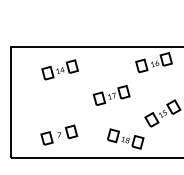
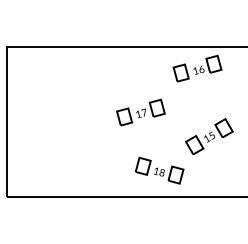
part: (59, 70) -> (71, 78), removed
part: (59, 135) -> (70, 165), removed

